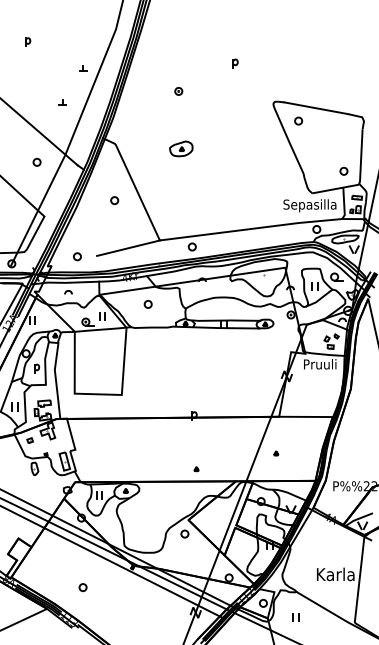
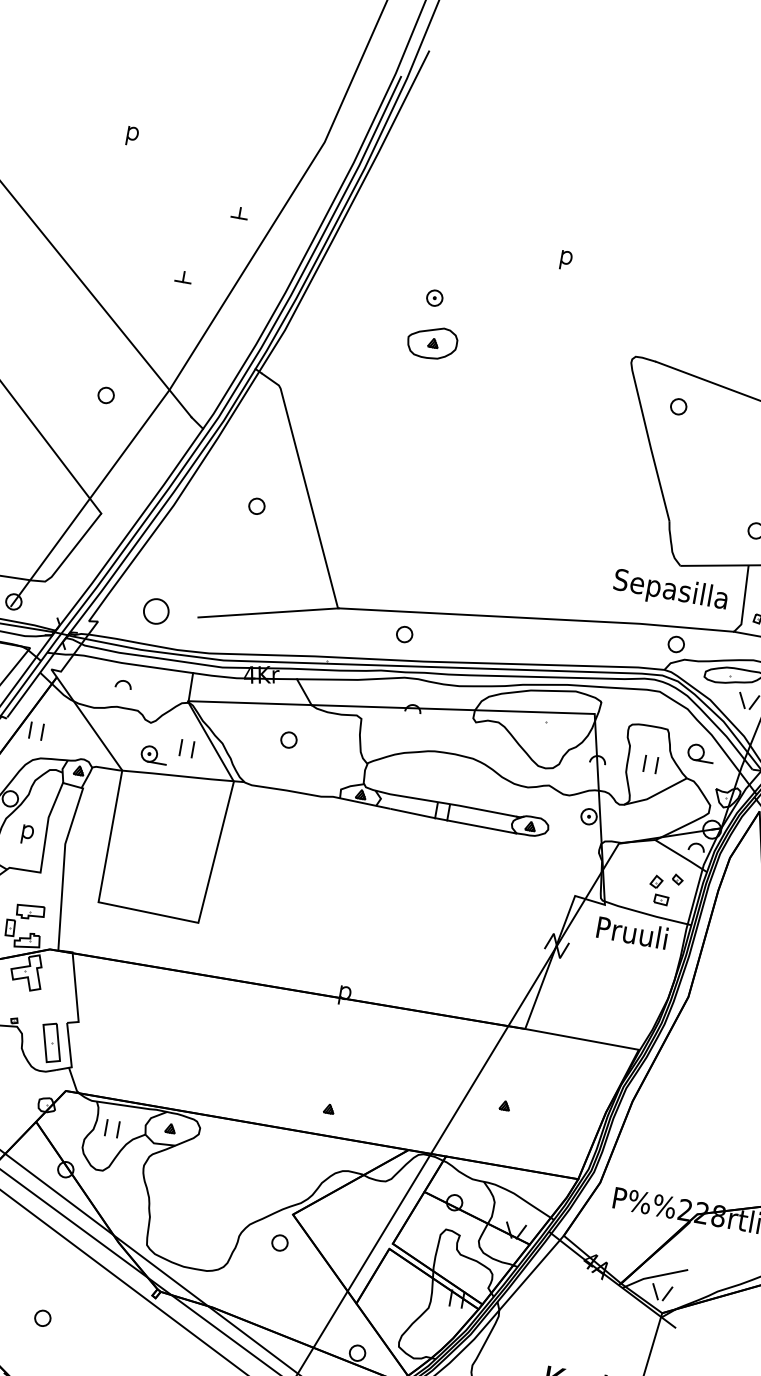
part: (181, 148) -> (432, 341), moved
part: (77, 256) -> (156, 611), size x1.6

